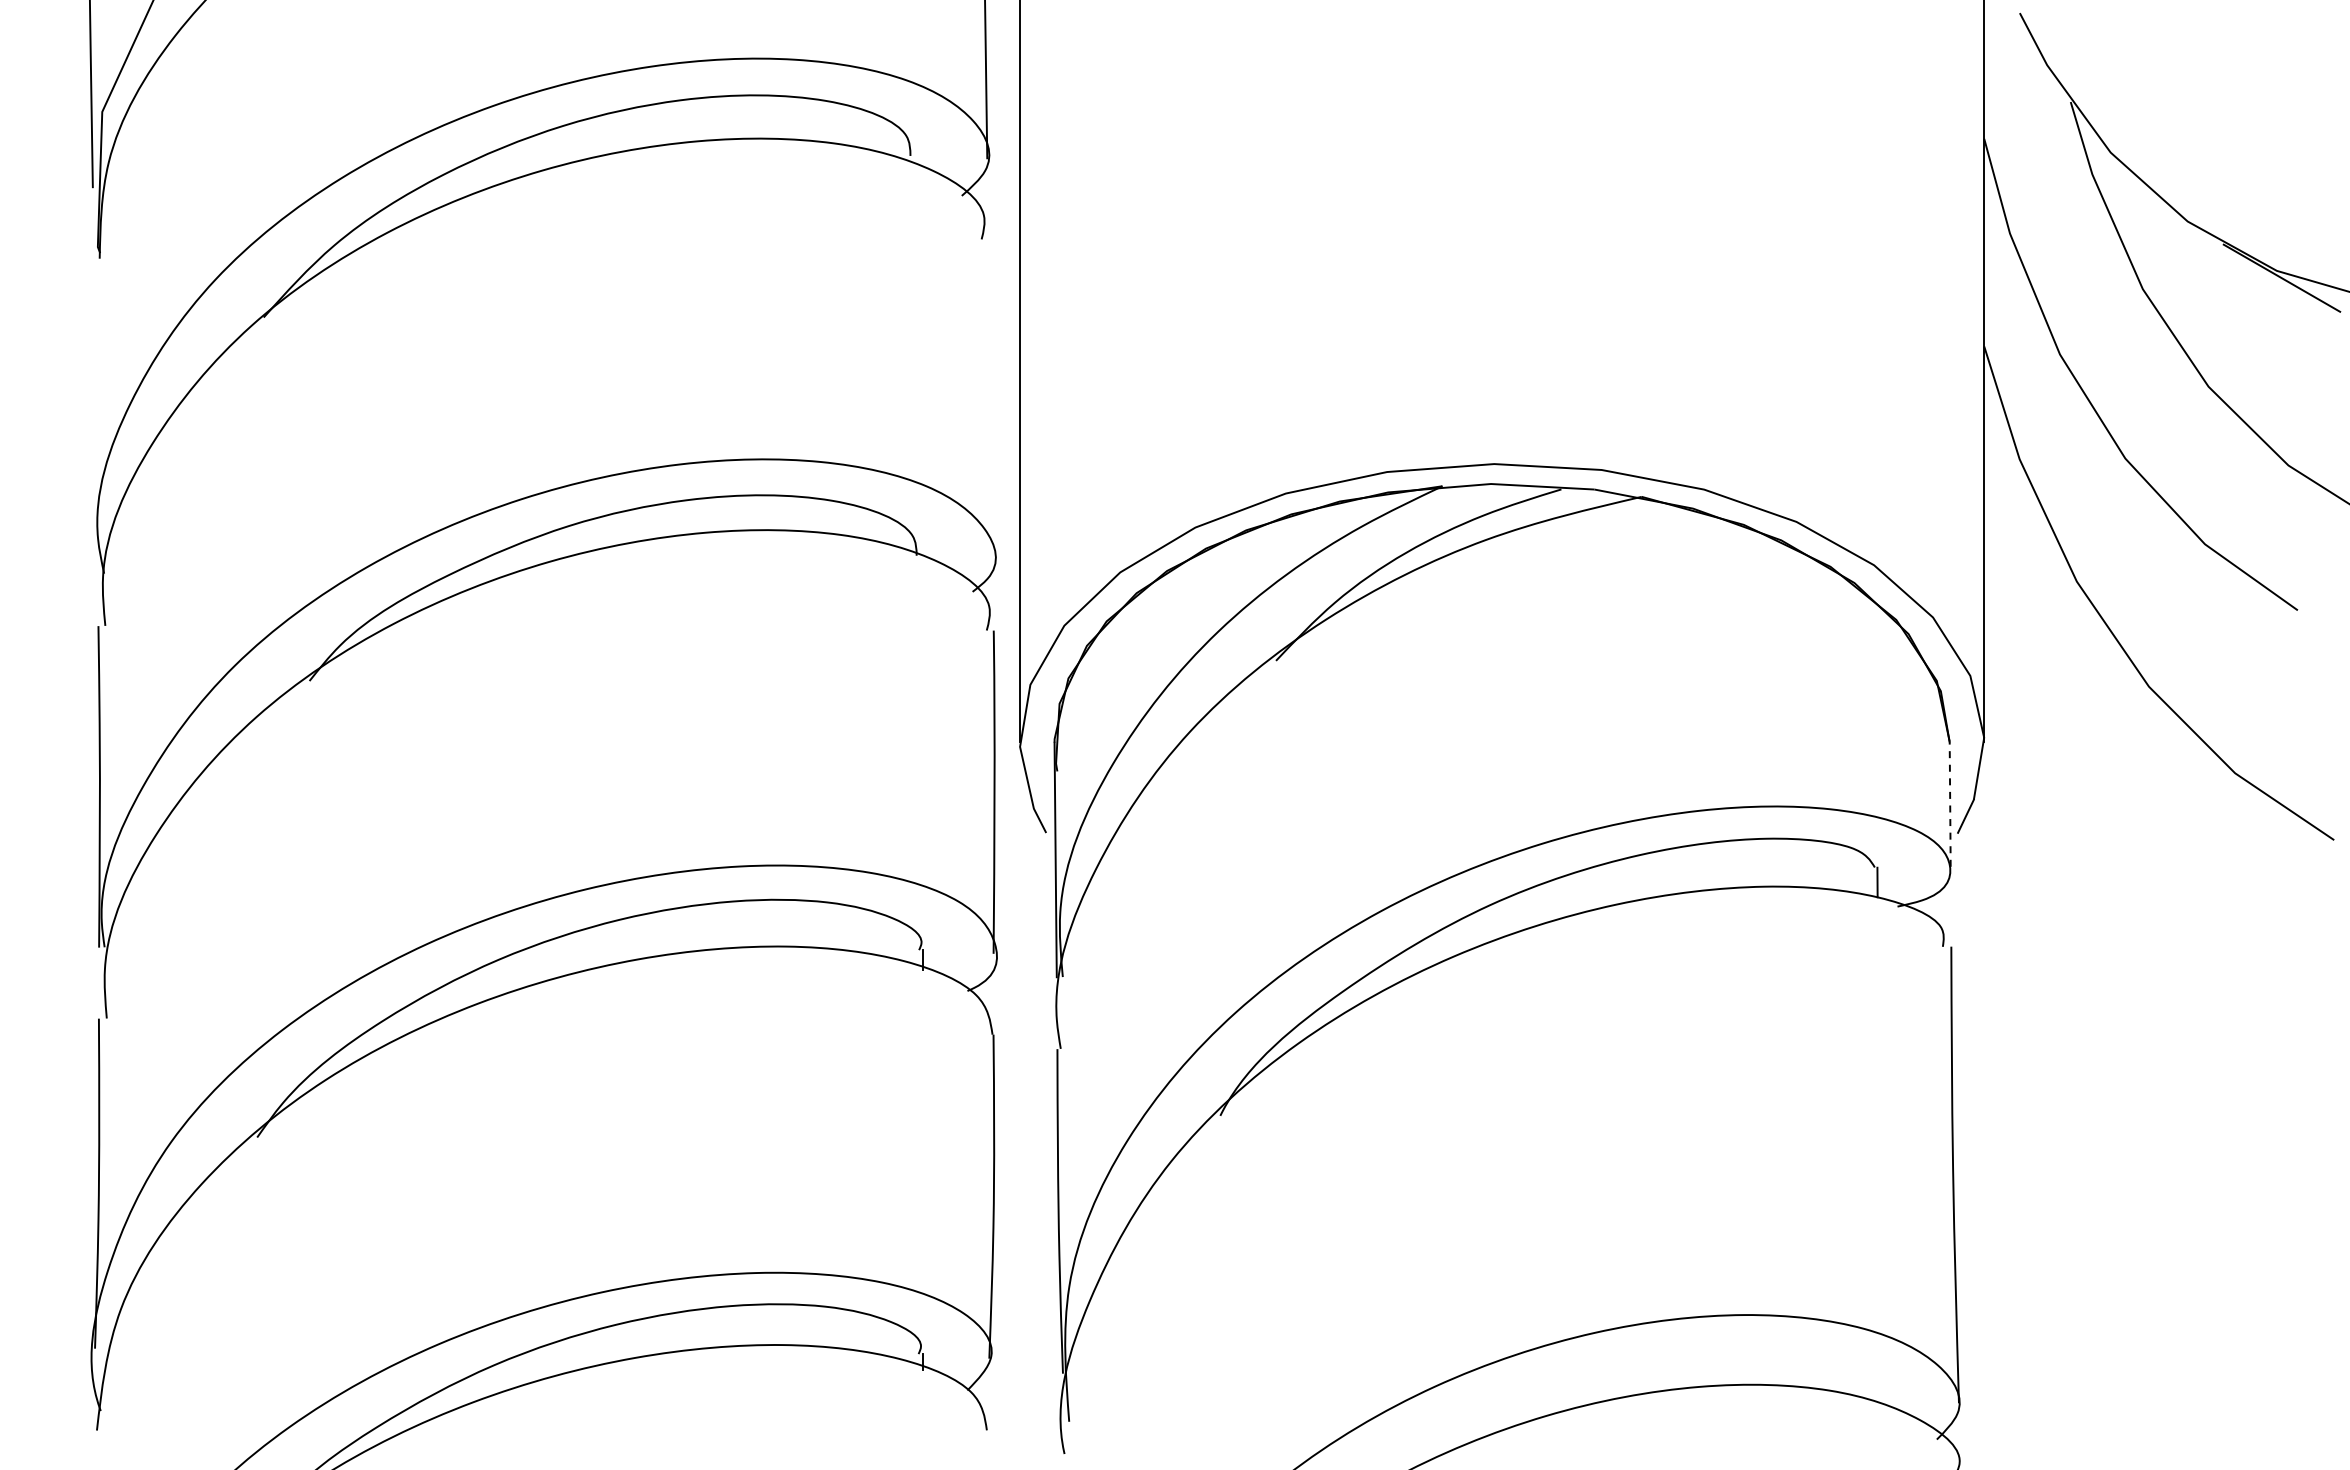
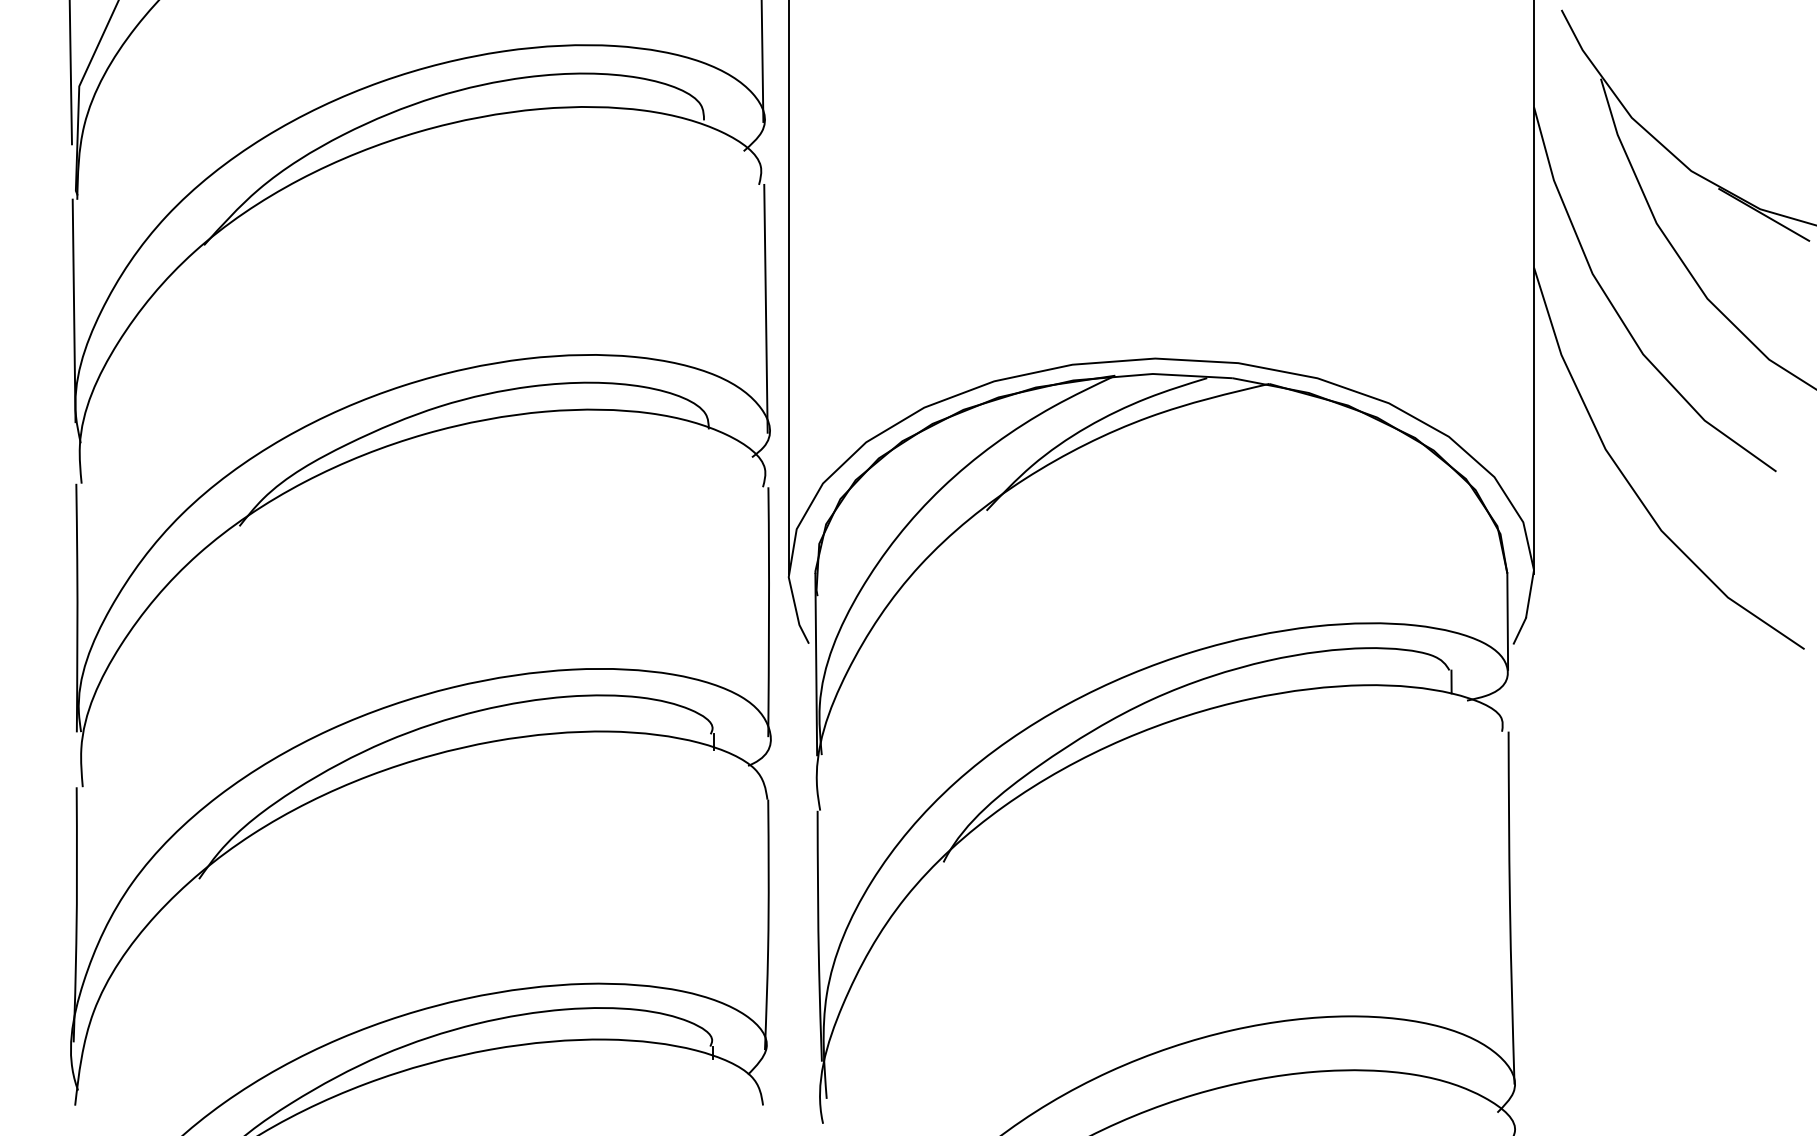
line: (990, 399) -> (765, 308), added
line: (95, 402) -> (74, 310), added
line: (1950, 803) -> (1507, 620), dashed -> solid

